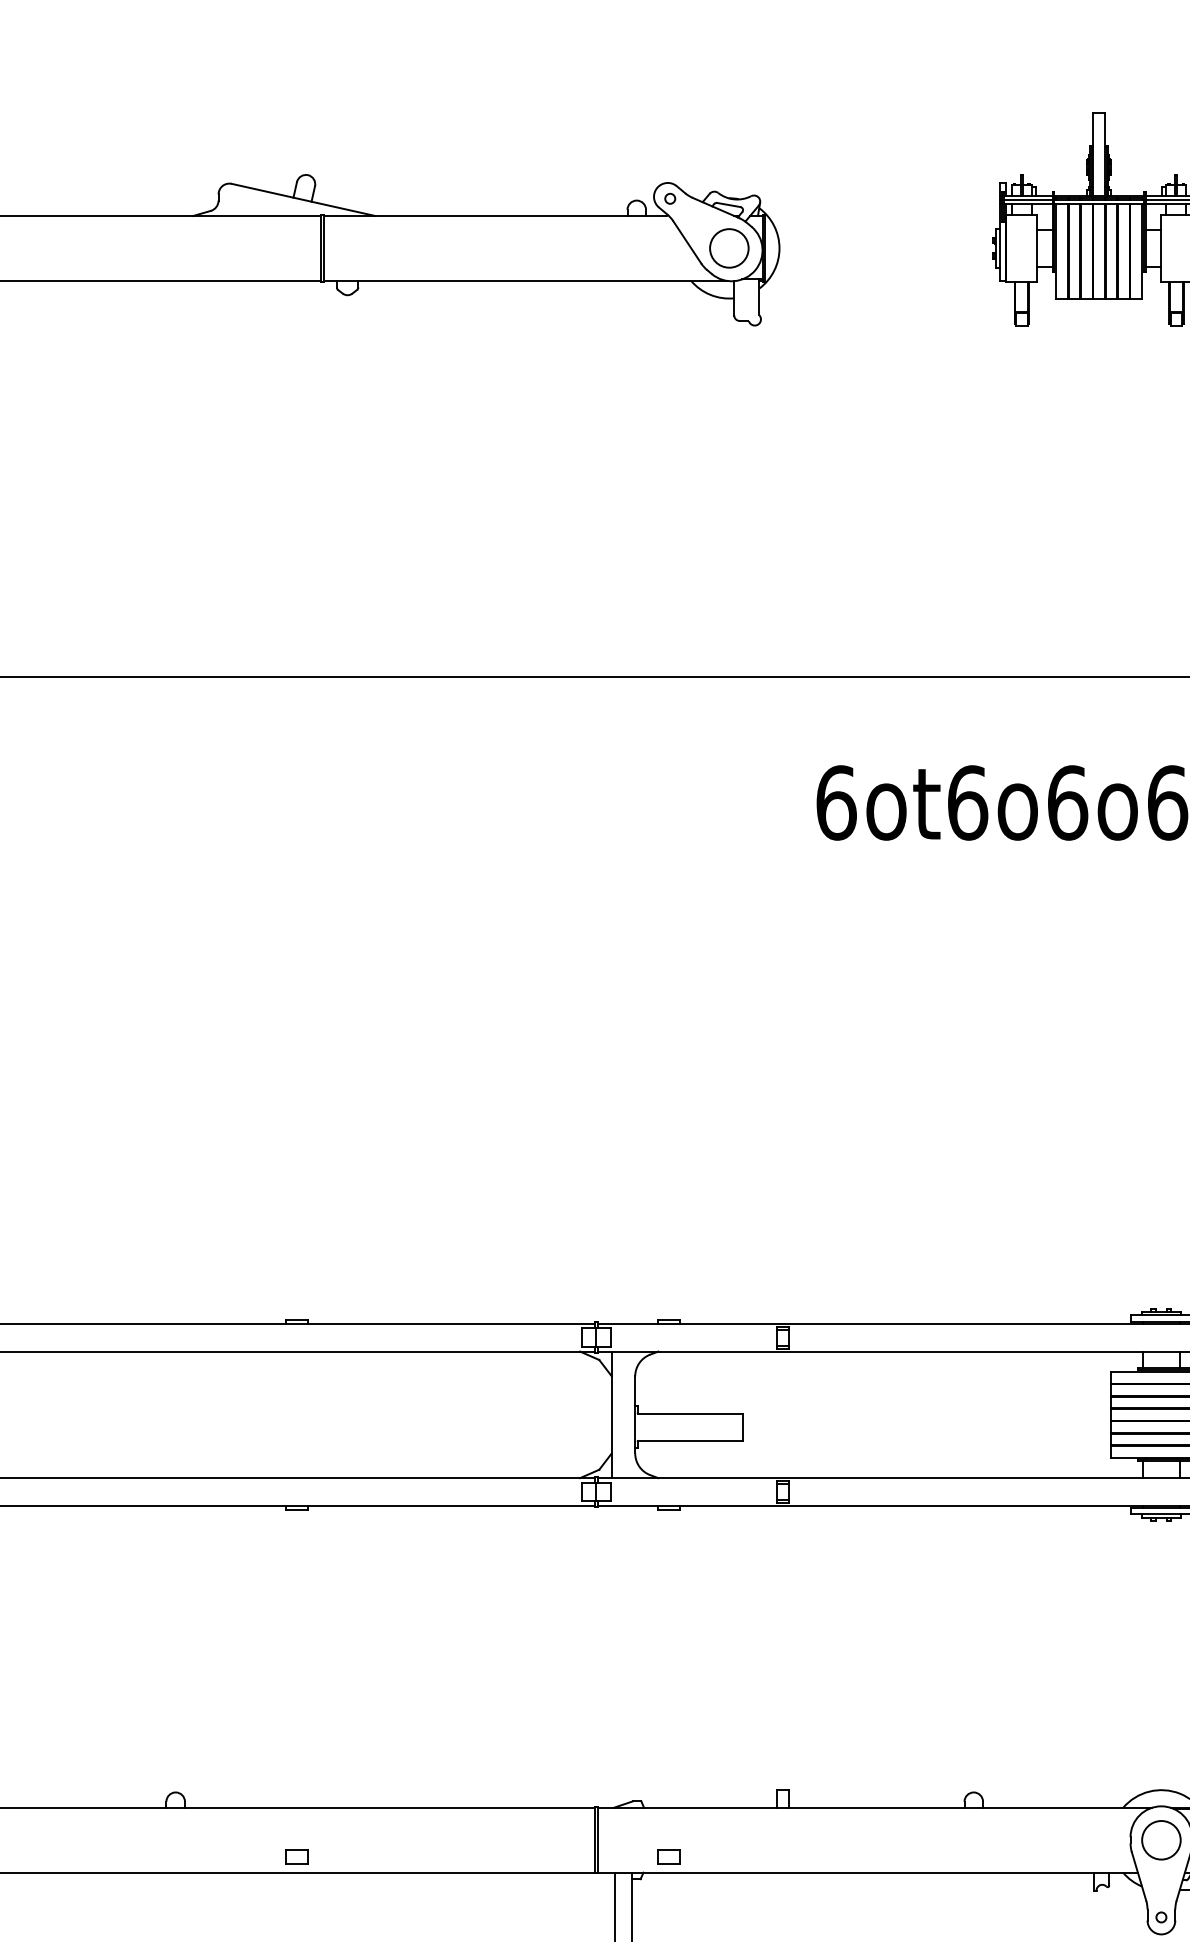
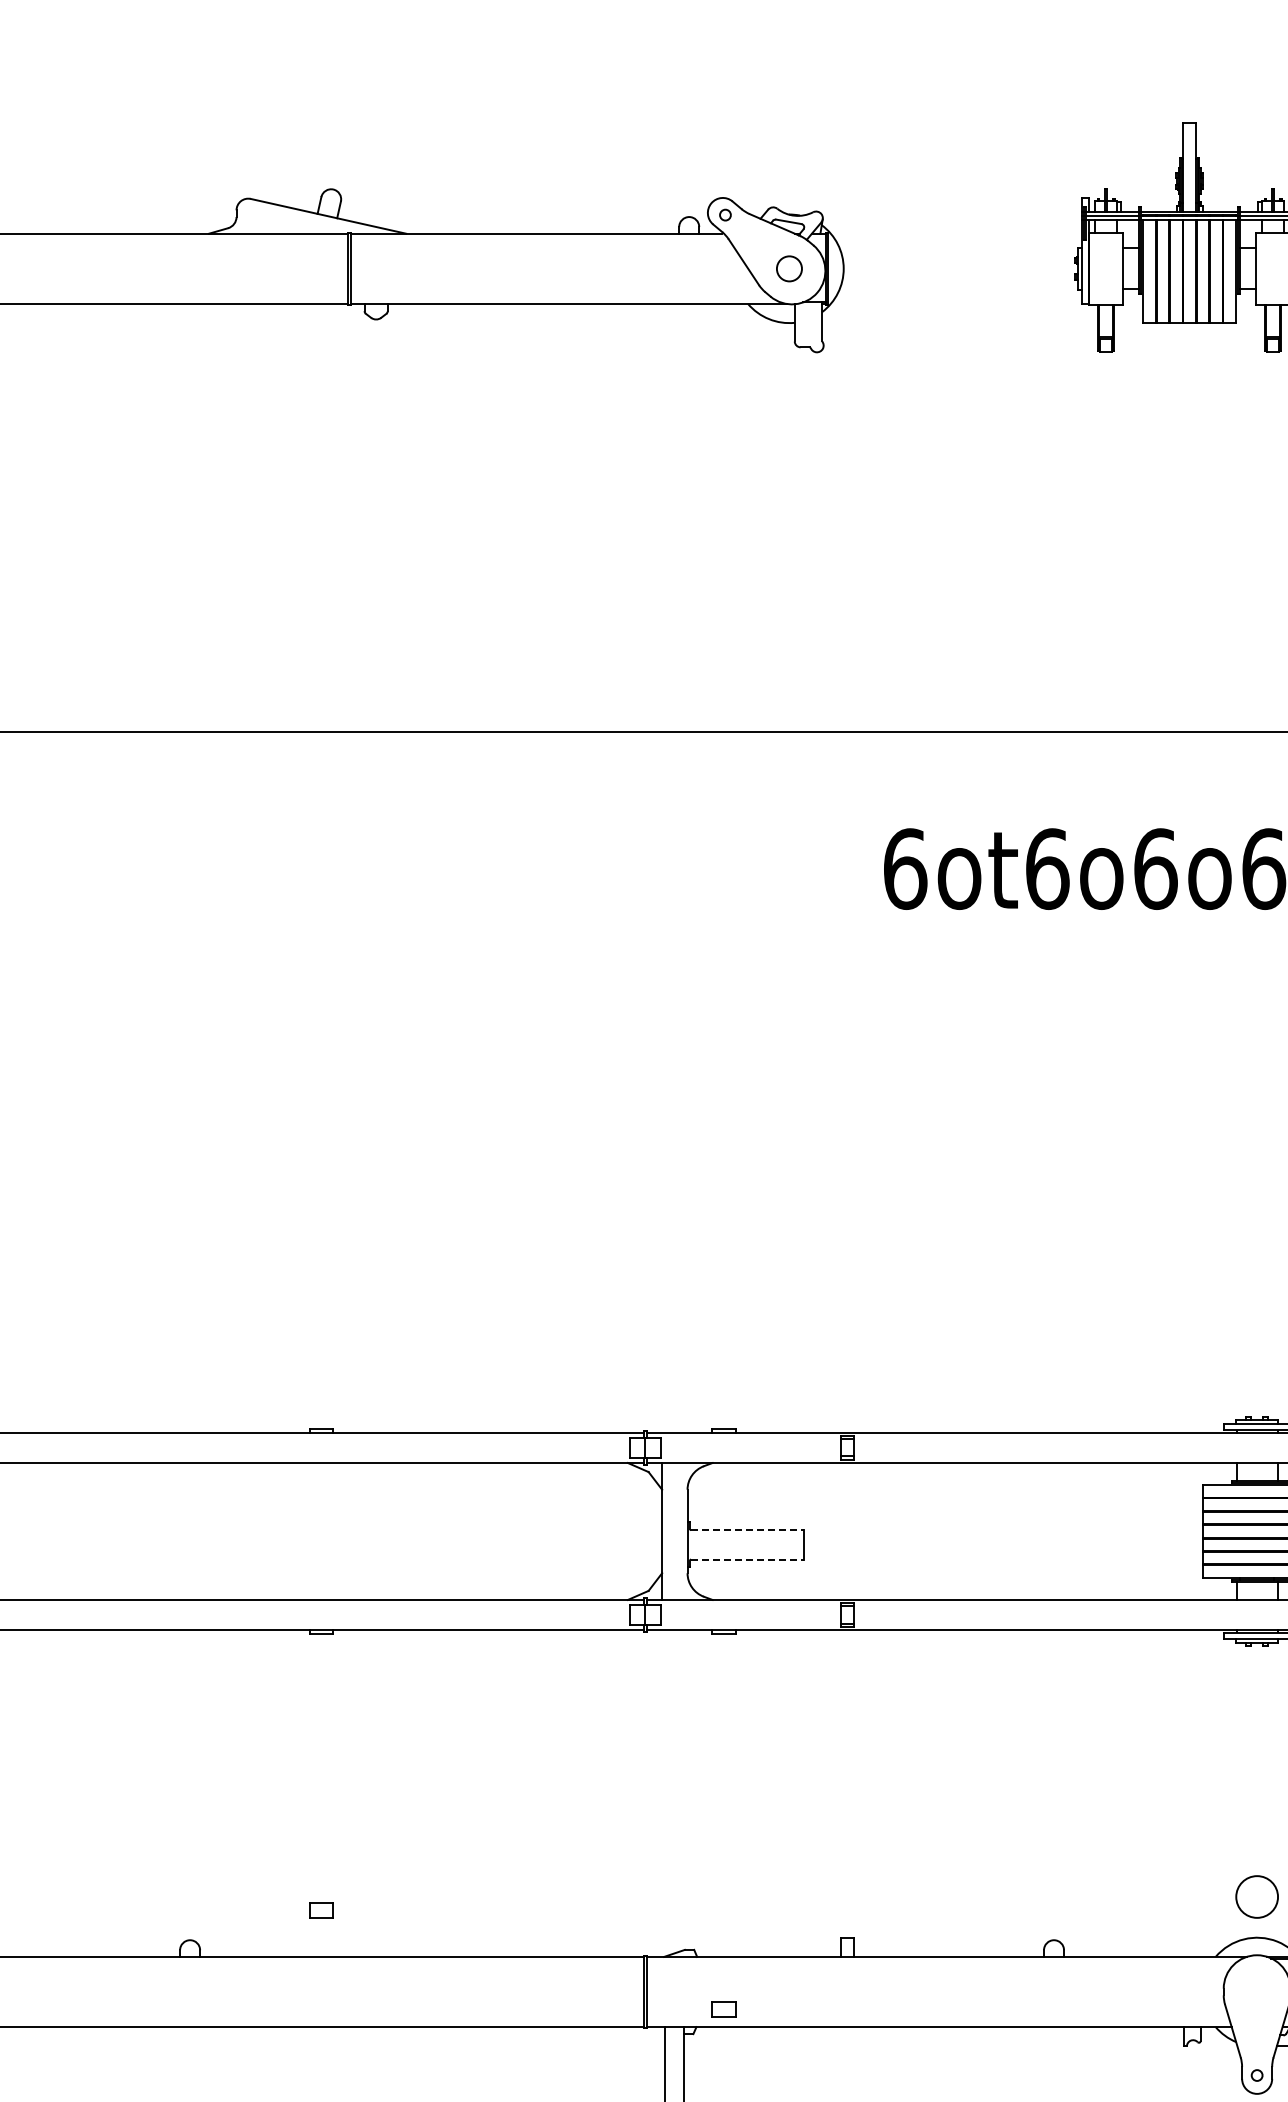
circle: (729, 248) -> (789, 268), size x0.6
line: (690, 1413) -> (747, 1530), solid -> dashed
line: (690, 1440) -> (747, 1559), solid -> dashed
circle: (1160, 1839) -> (1256, 1896), moved
part: (297, 1856) -> (321, 1910), moved

